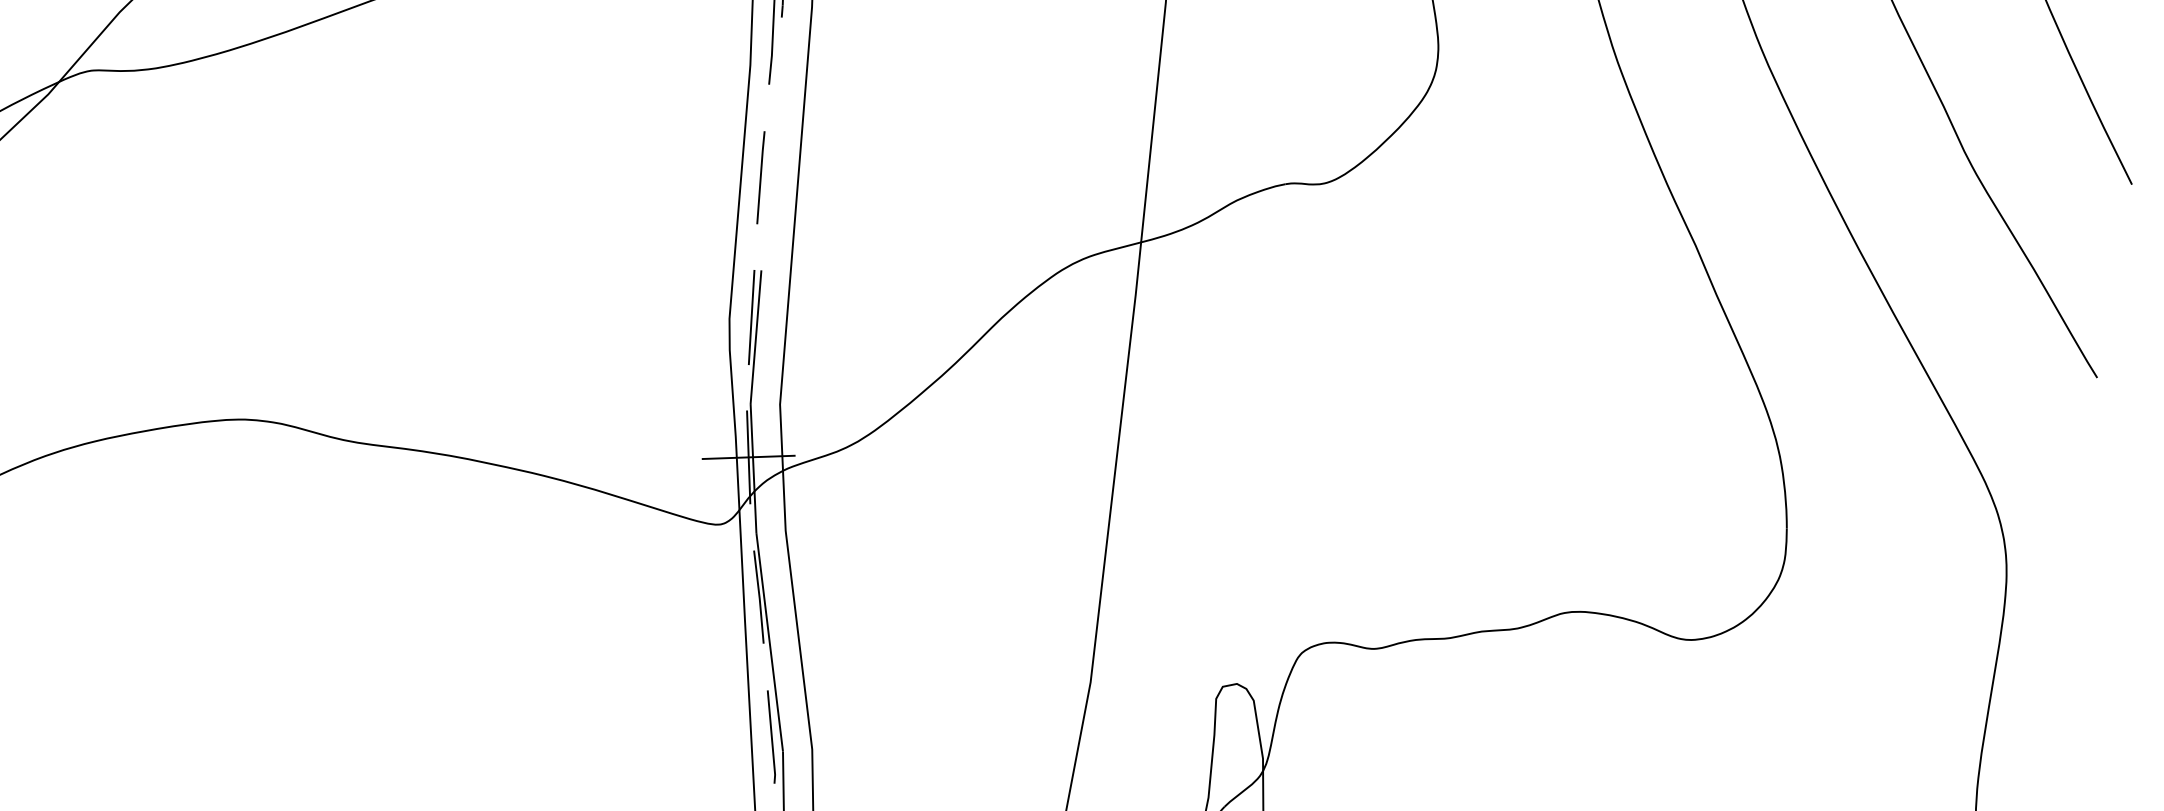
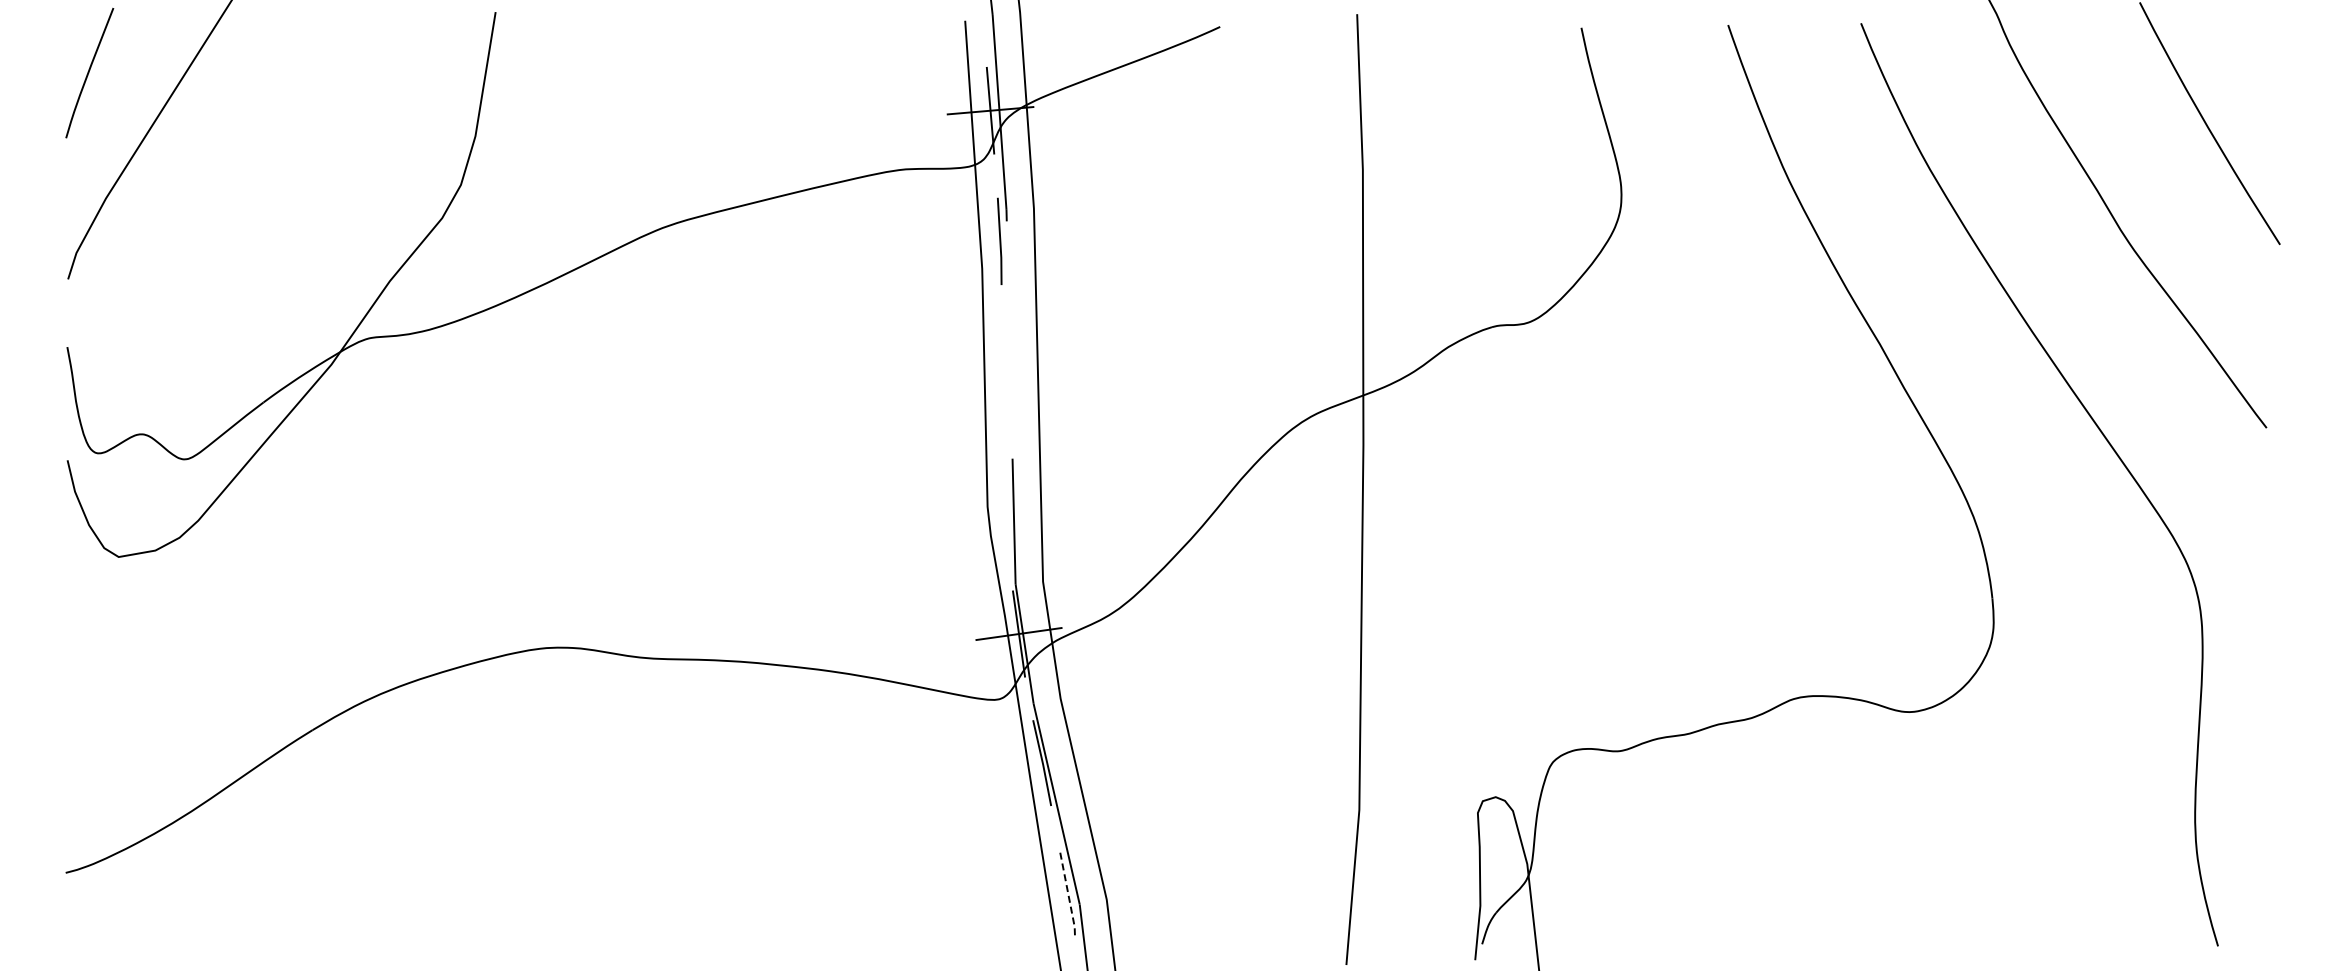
line: (760, 177) -> (1002, 372), removed
line: (752, 317) -> (1008, 503), removed
line: (772, 737) -> (1068, 892), solid -> dashed

